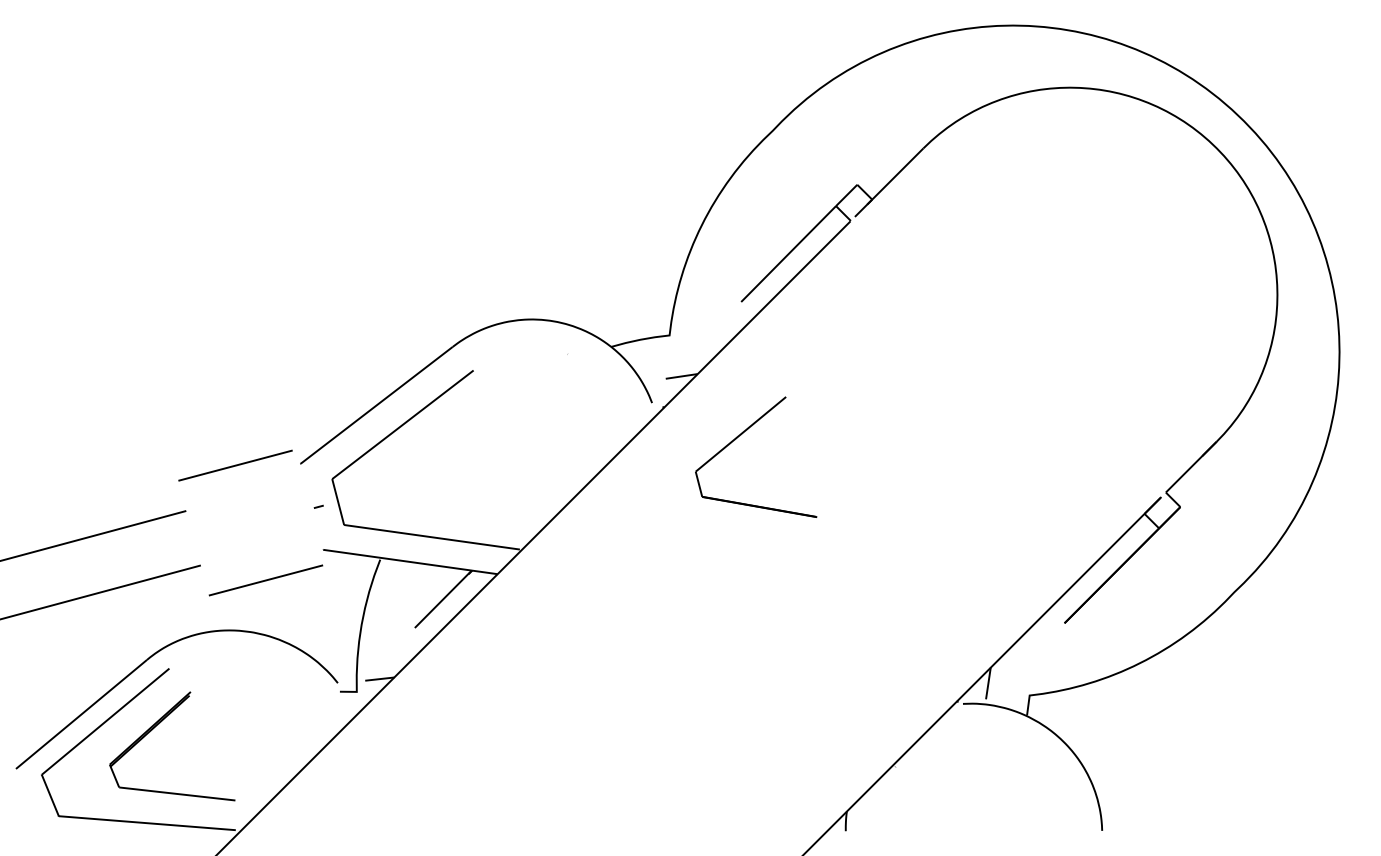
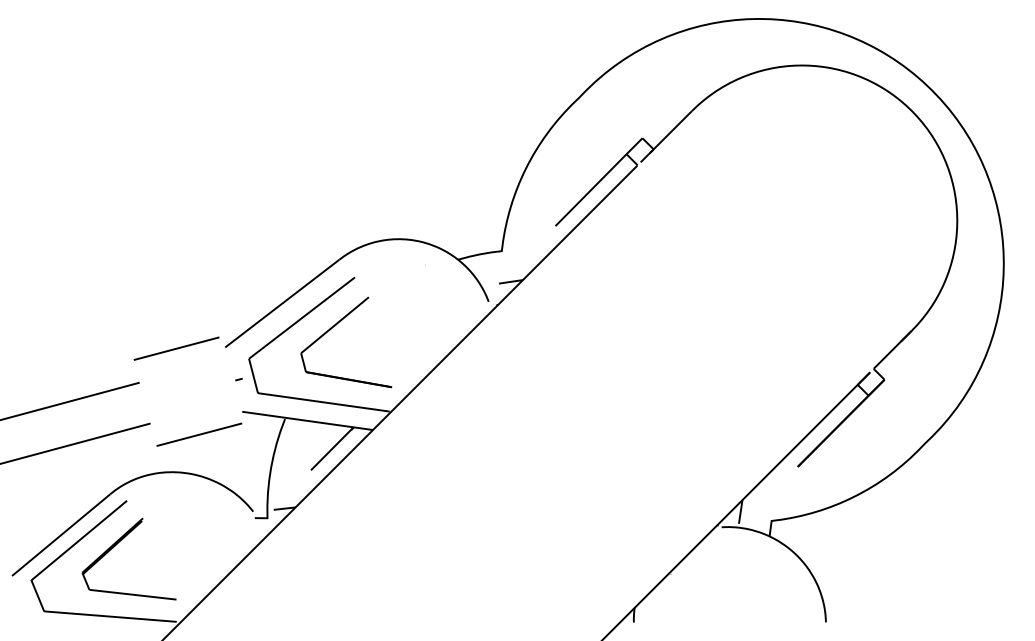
part: (741, 435) -> (335, 326), moved

